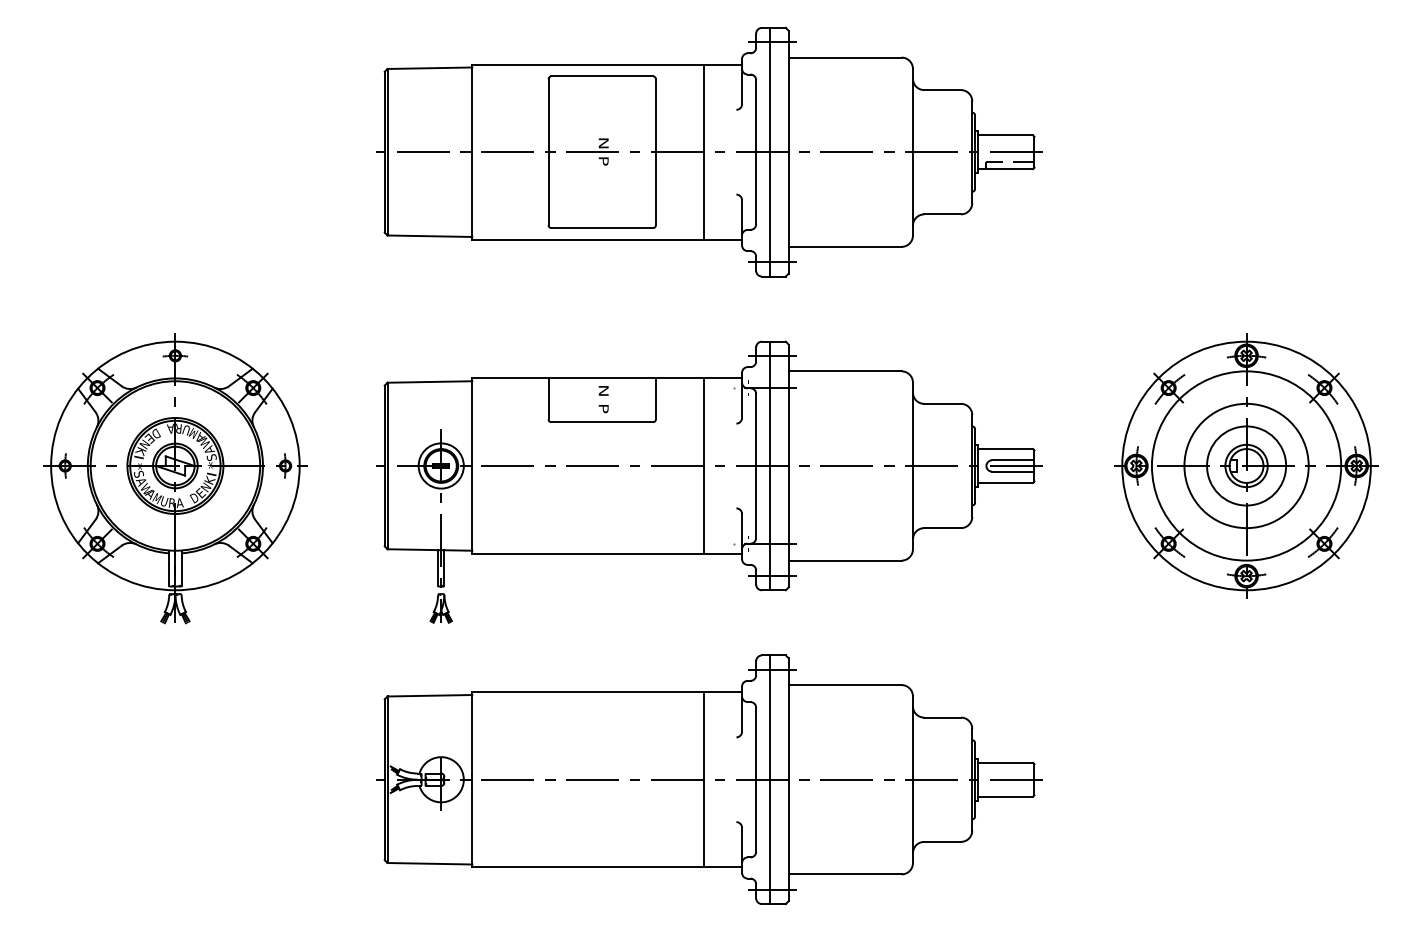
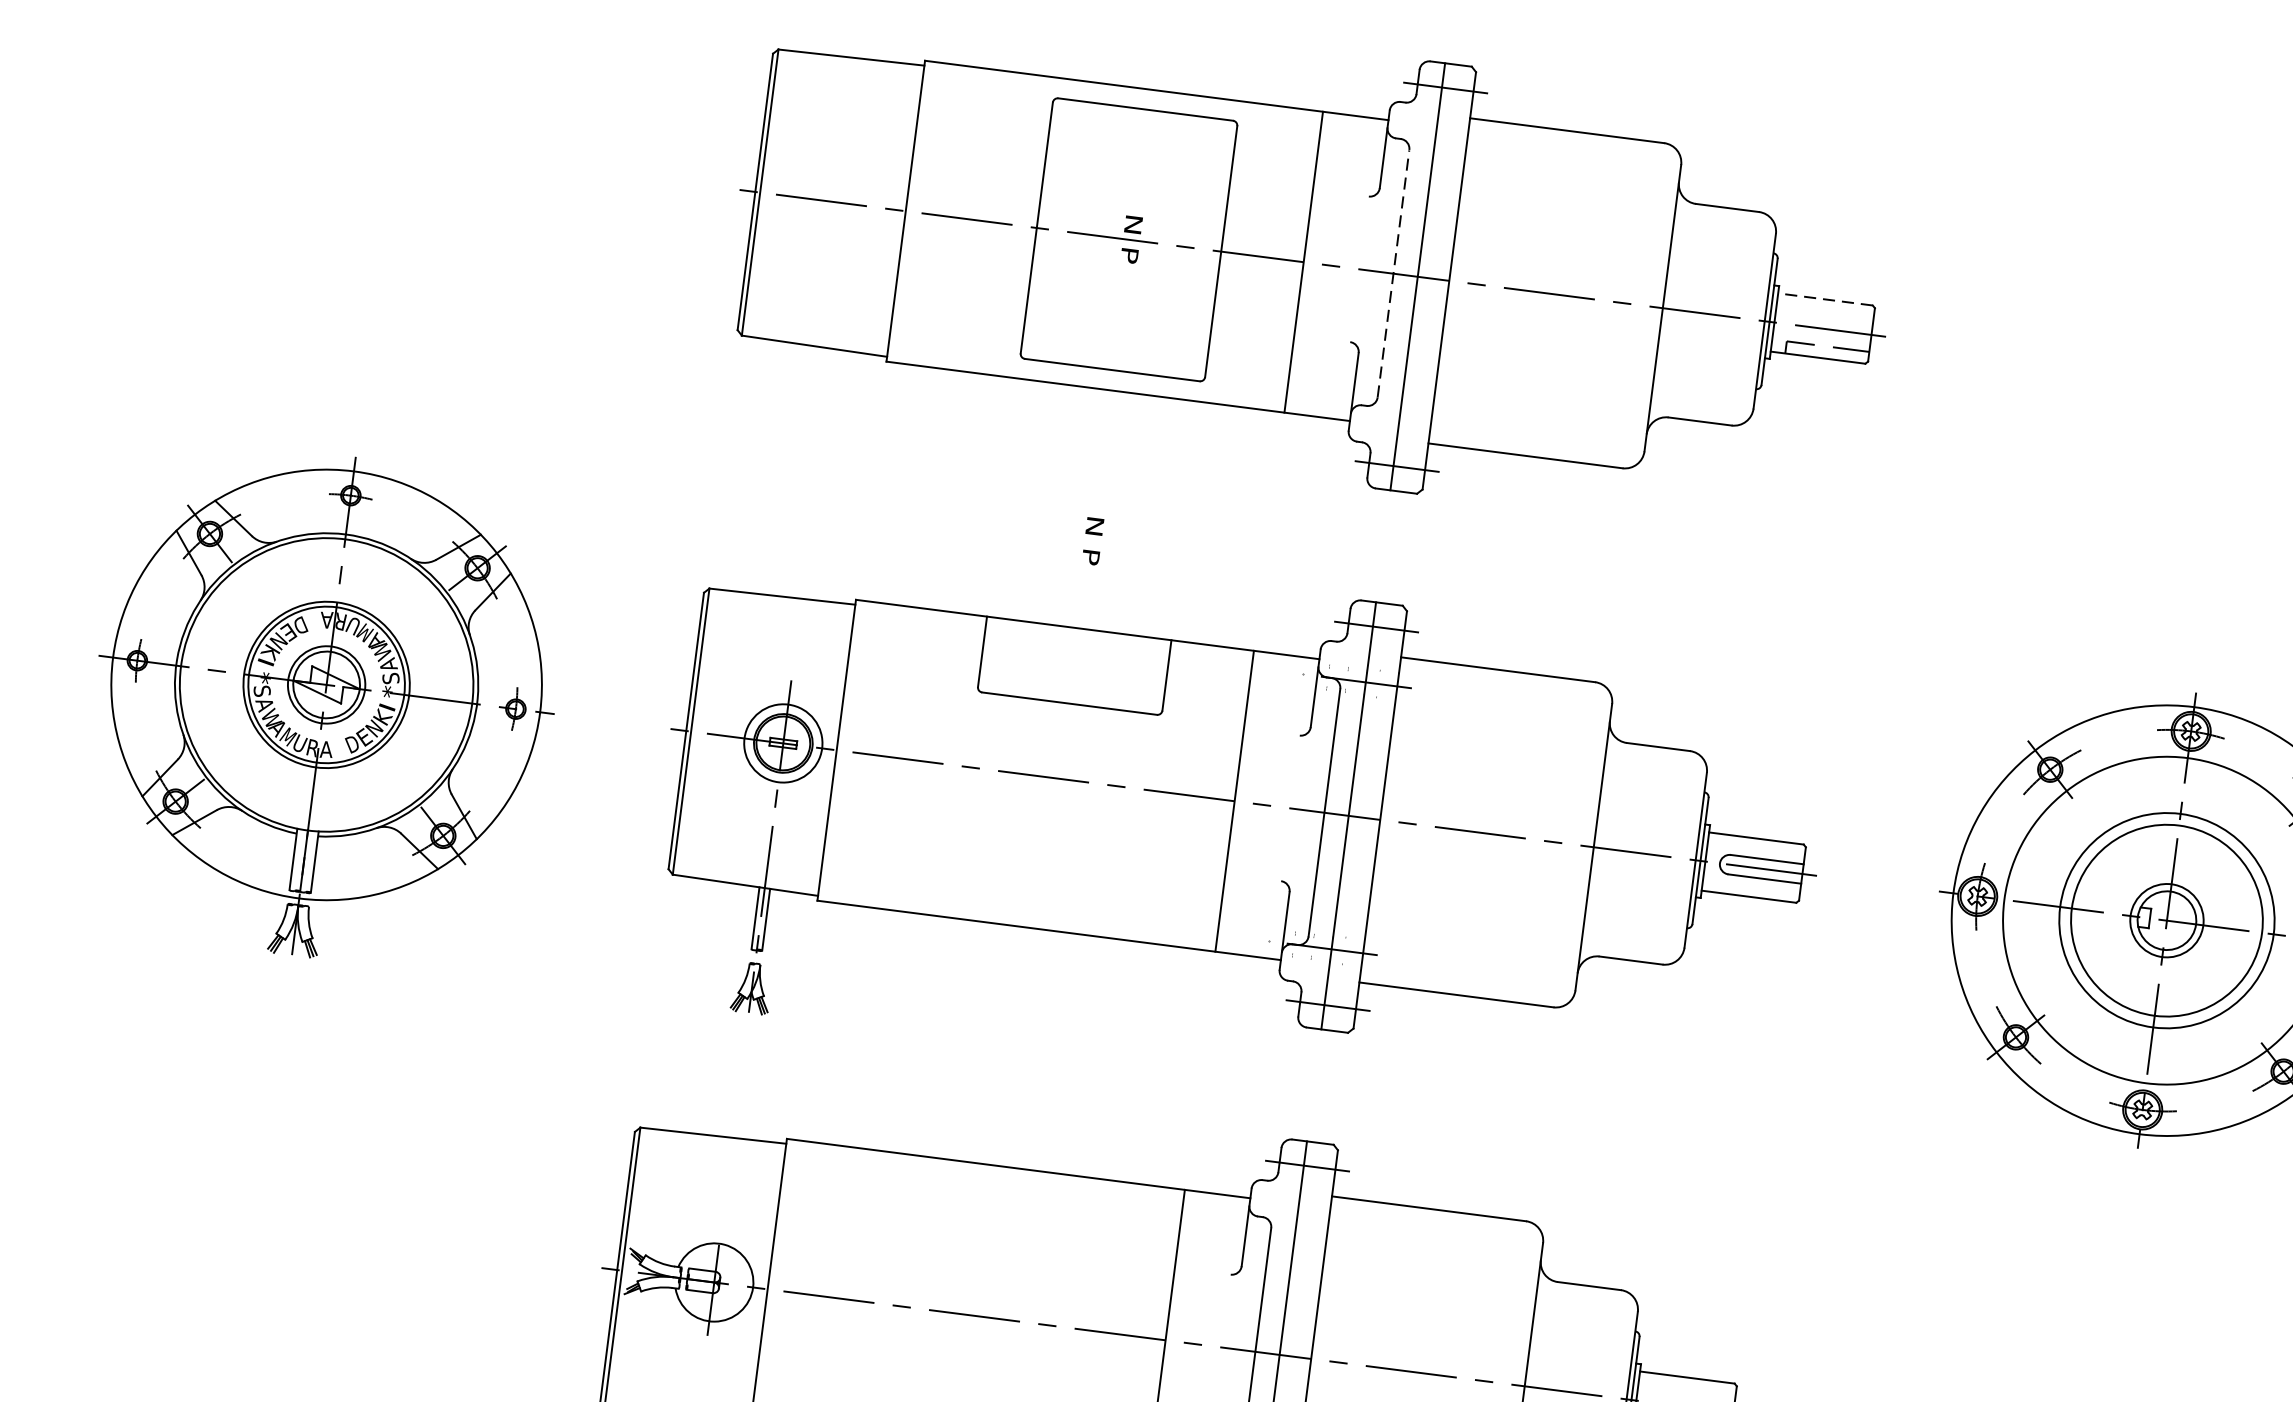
line: (1005, 135) -> (1825, 299), solid -> dashed
line: (756, 152) -> (1393, 274), solid -> dashed
text: (603, 399) -> (1092, 541), moved
circle: (1246, 465) -> (2166, 919), size x1.4

